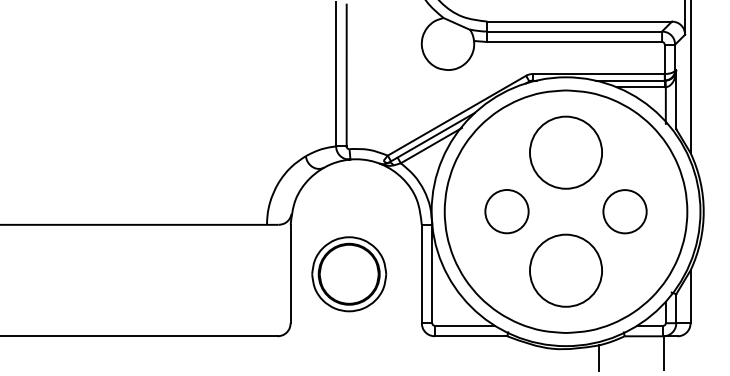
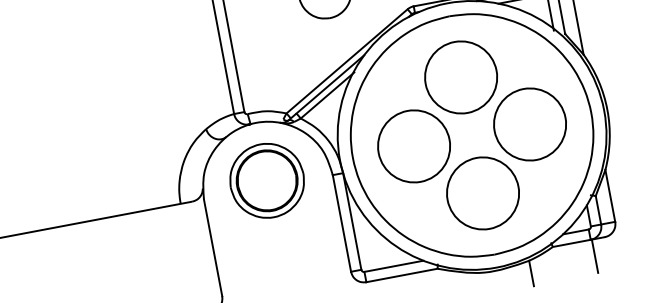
circle: (506, 211) -> (413, 146), size x1.67
circle: (624, 211) -> (529, 124), size x1.67
part: (349, 274) -> (267, 181), moved

